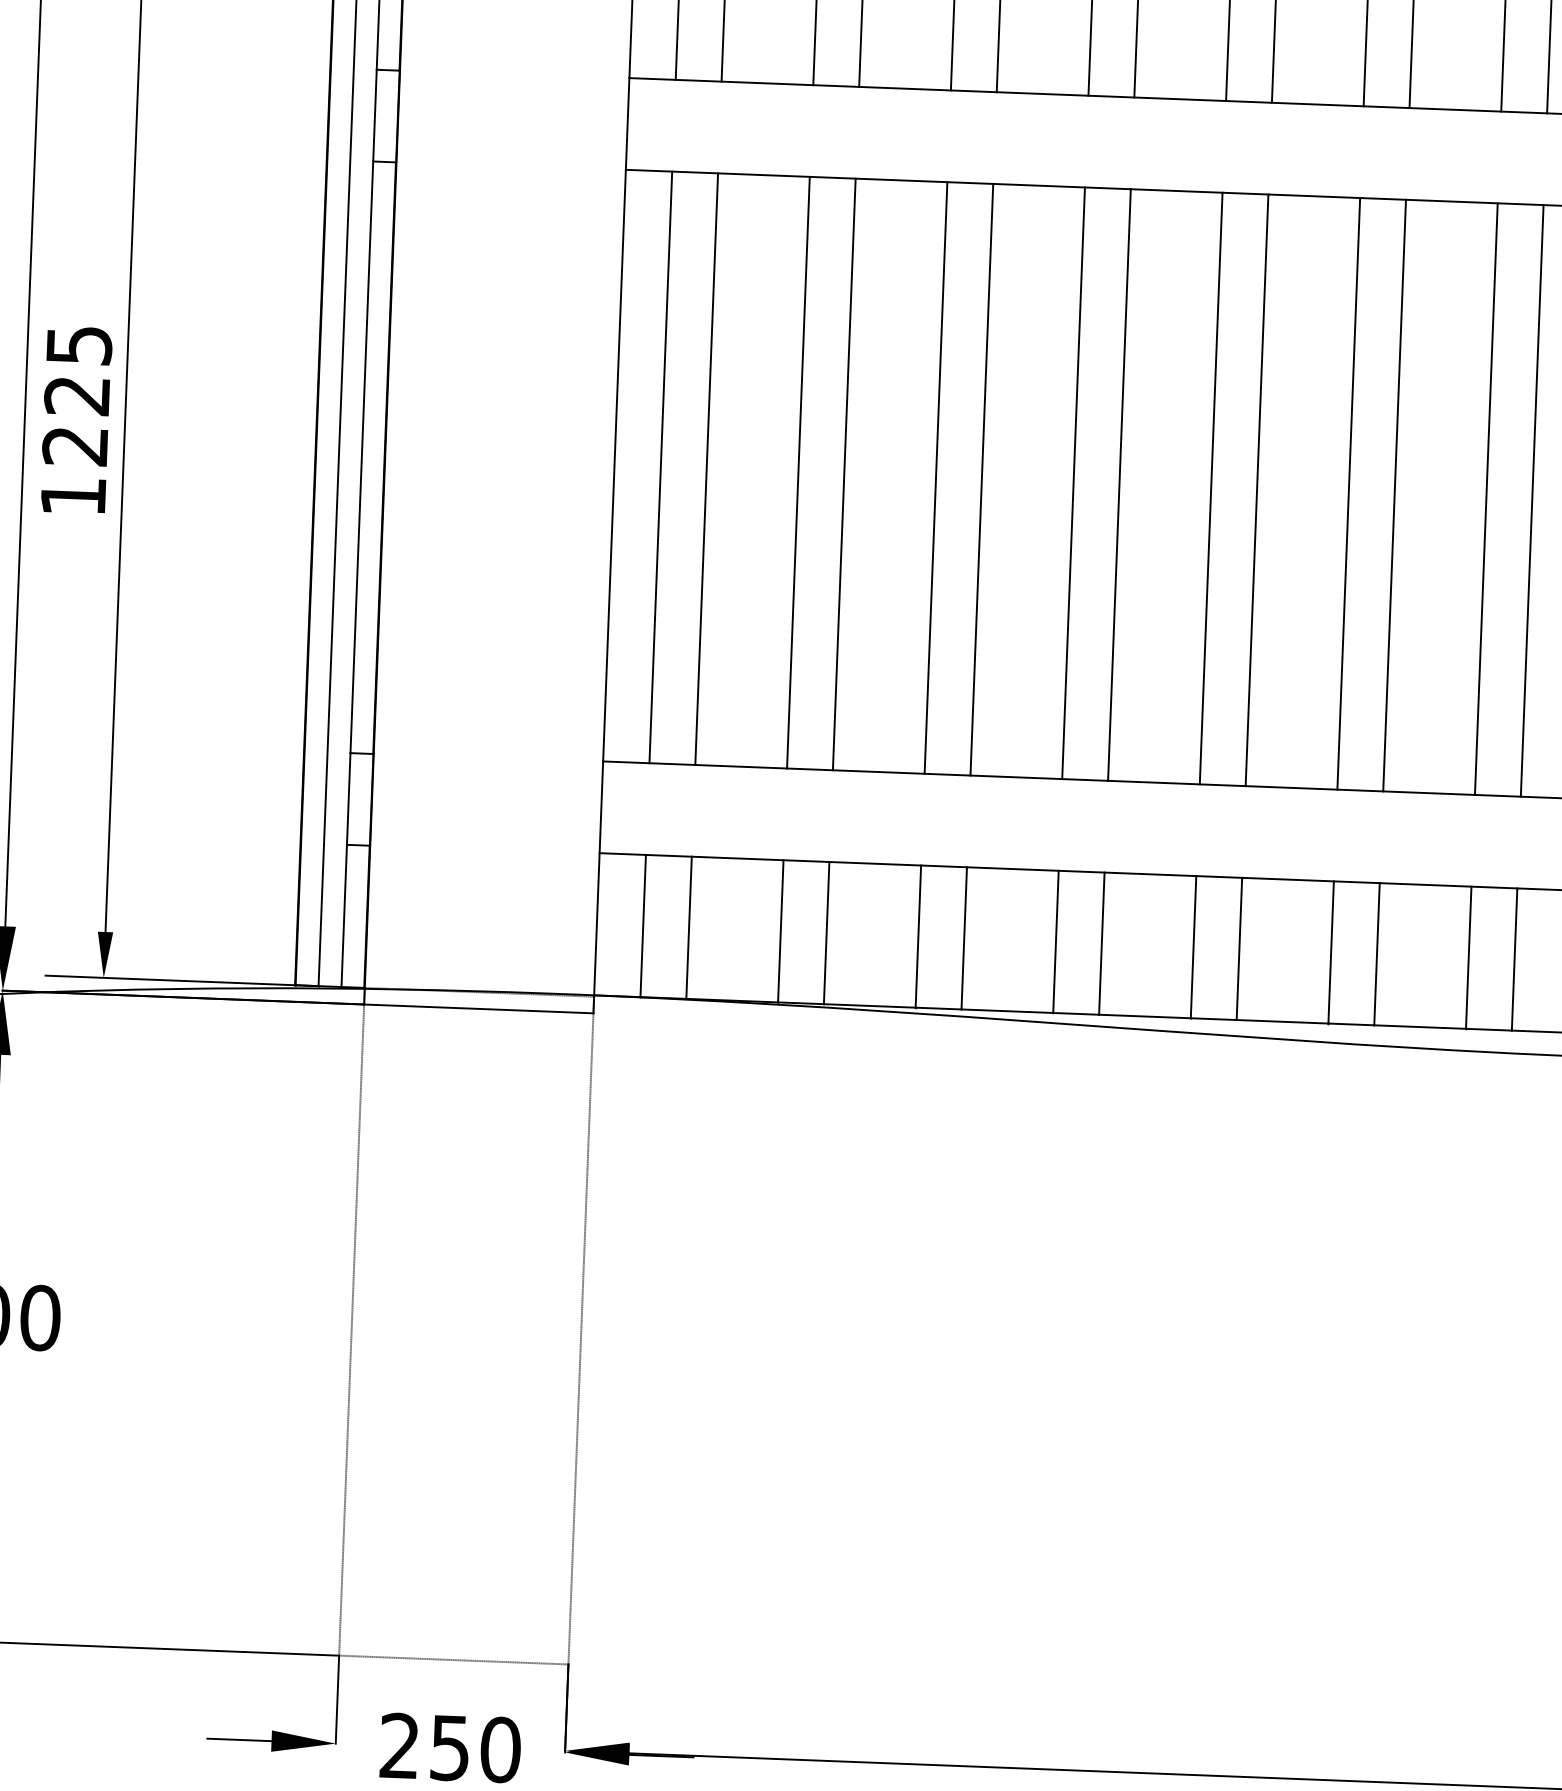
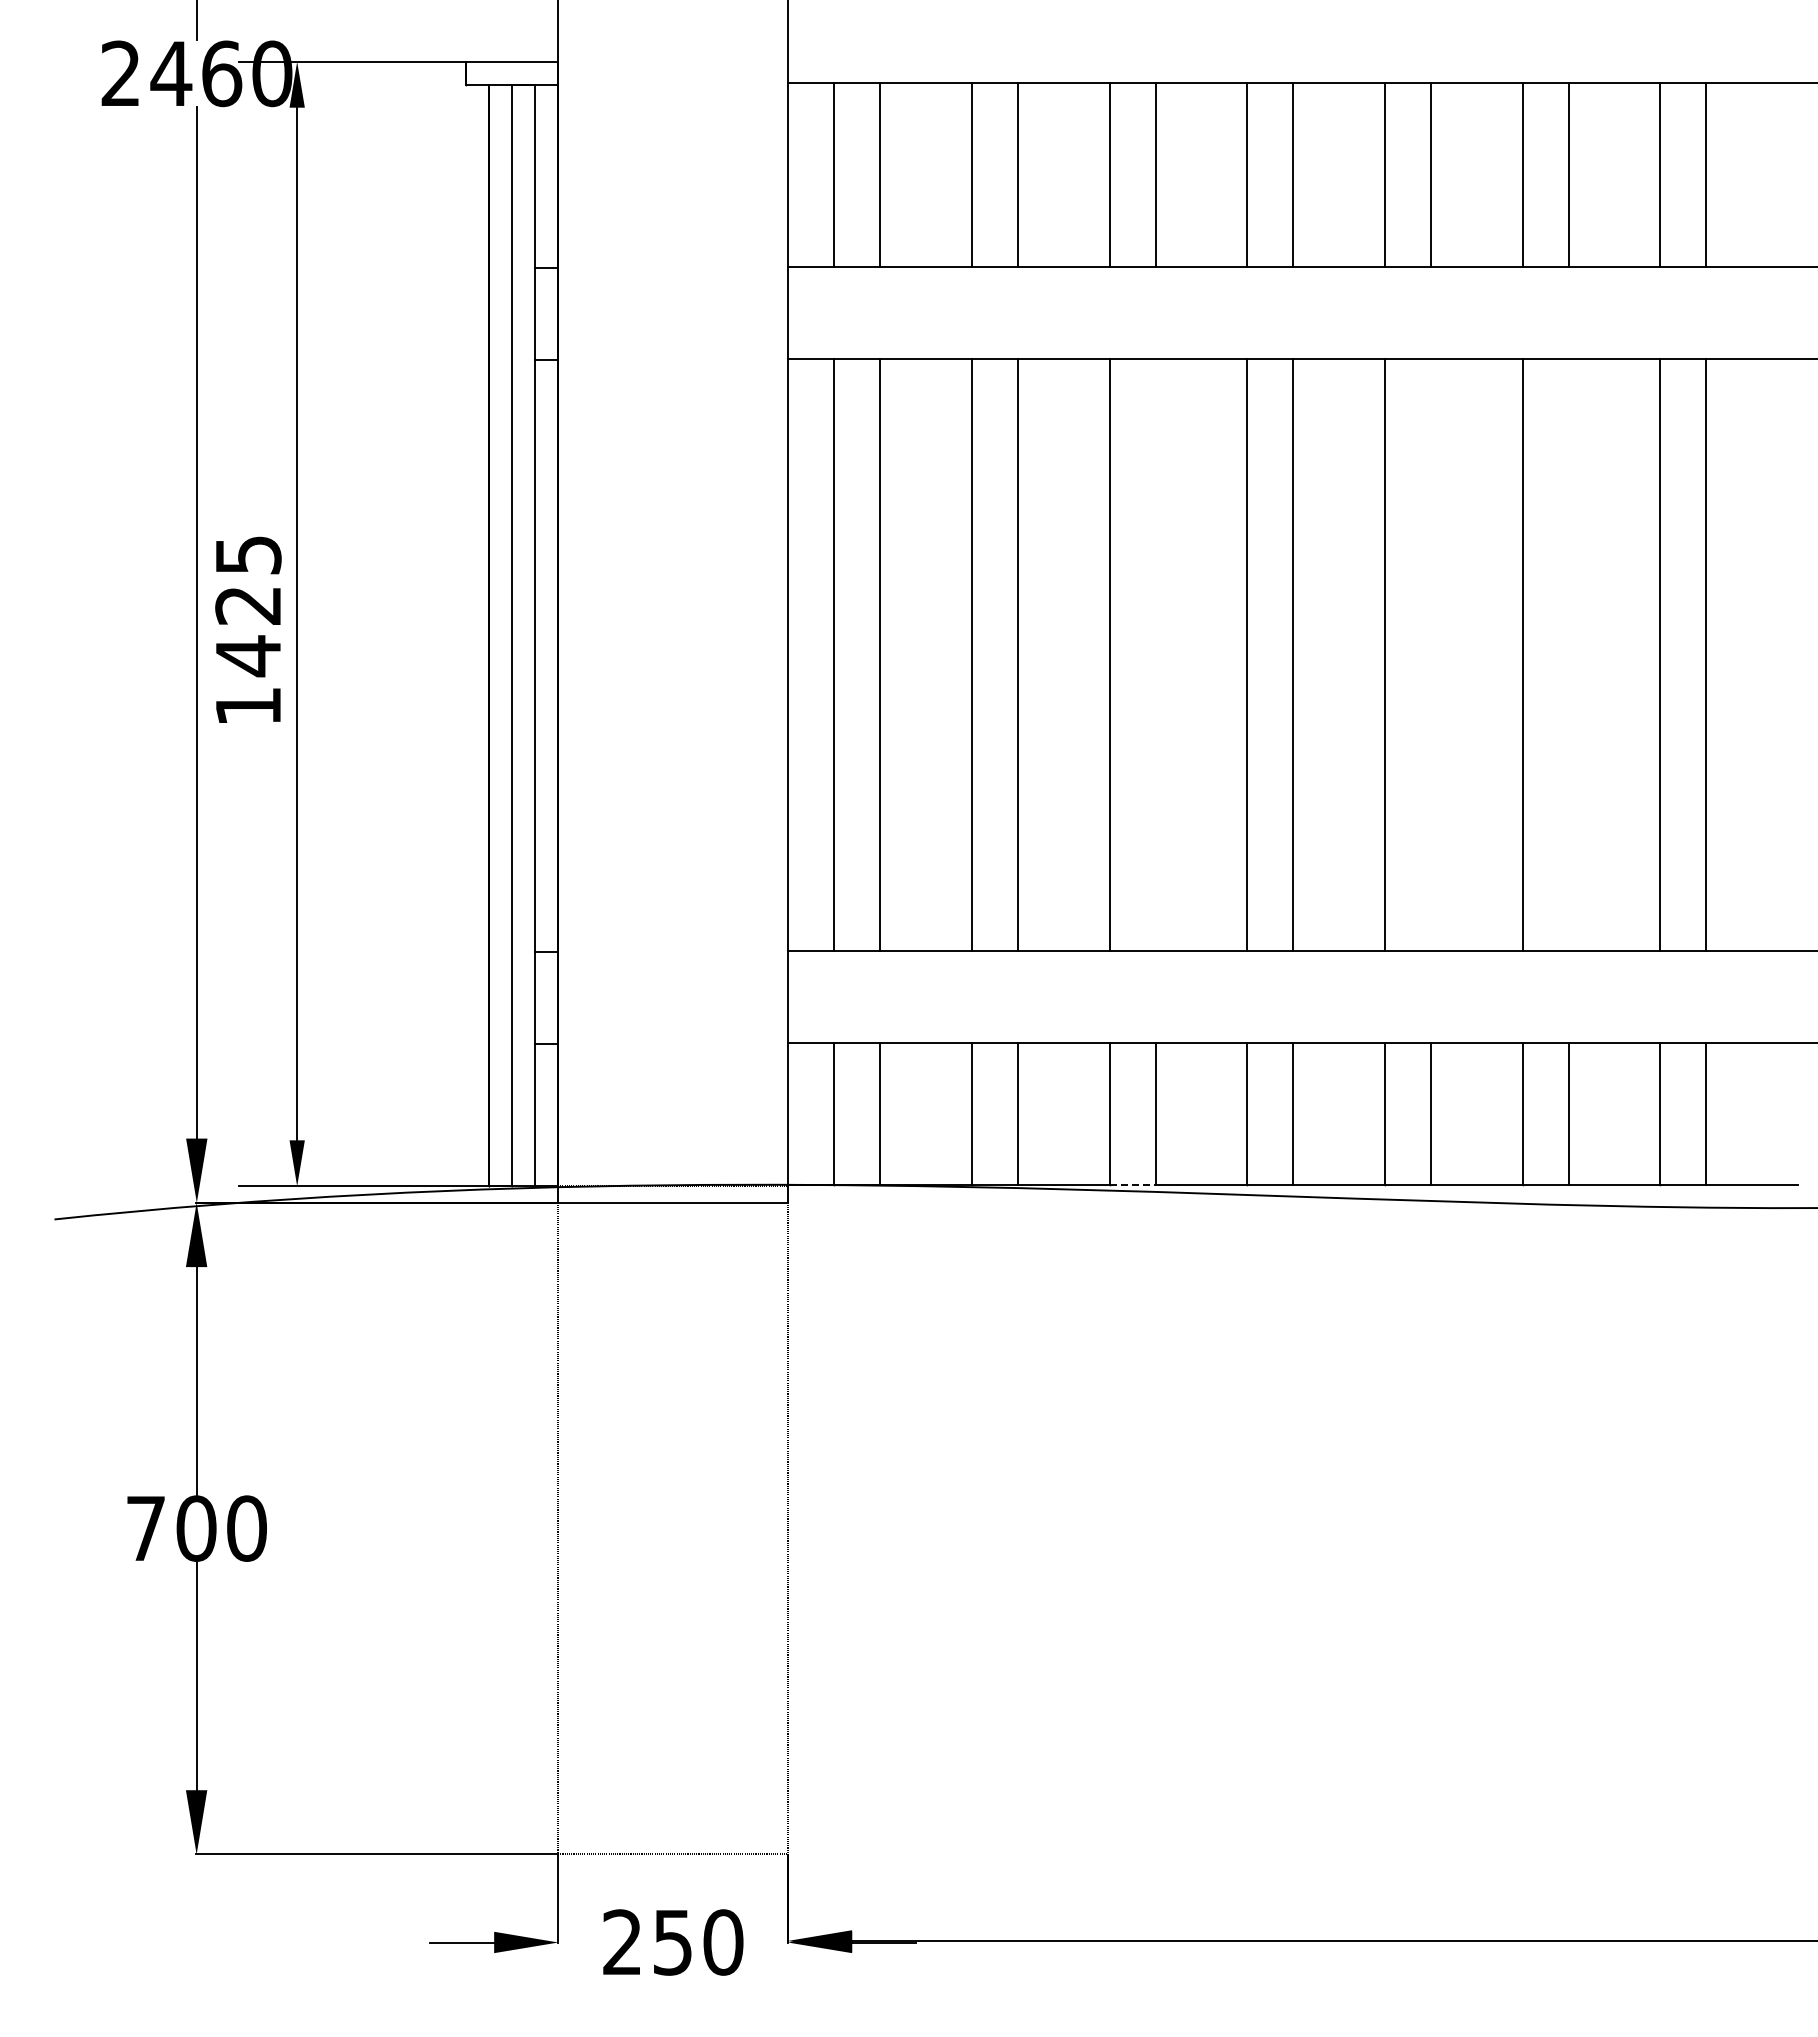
text: (74, 446) -> (247, 656), 1225 -> 1425
line: (981, 479) -> (1155, 654), removed
line: (1256, 490) -> (1430, 654), removed
line: (1394, 495) -> (1568, 654), removed
line: (938, 1008) -> (1132, 1184), solid -> dashed

